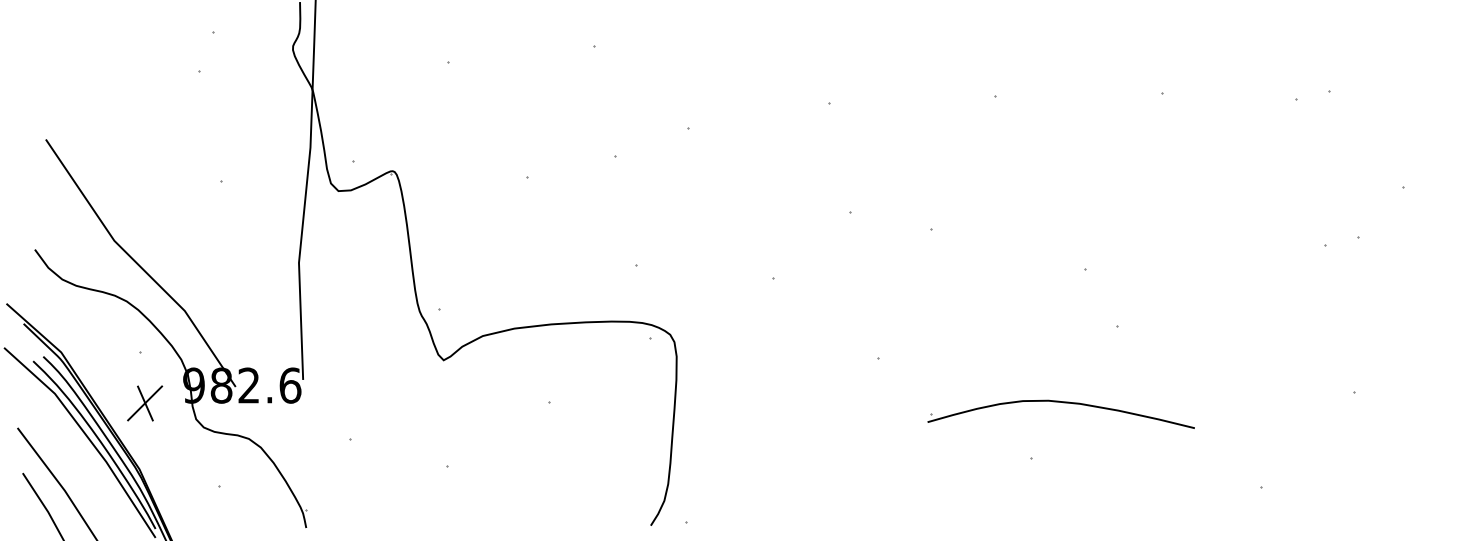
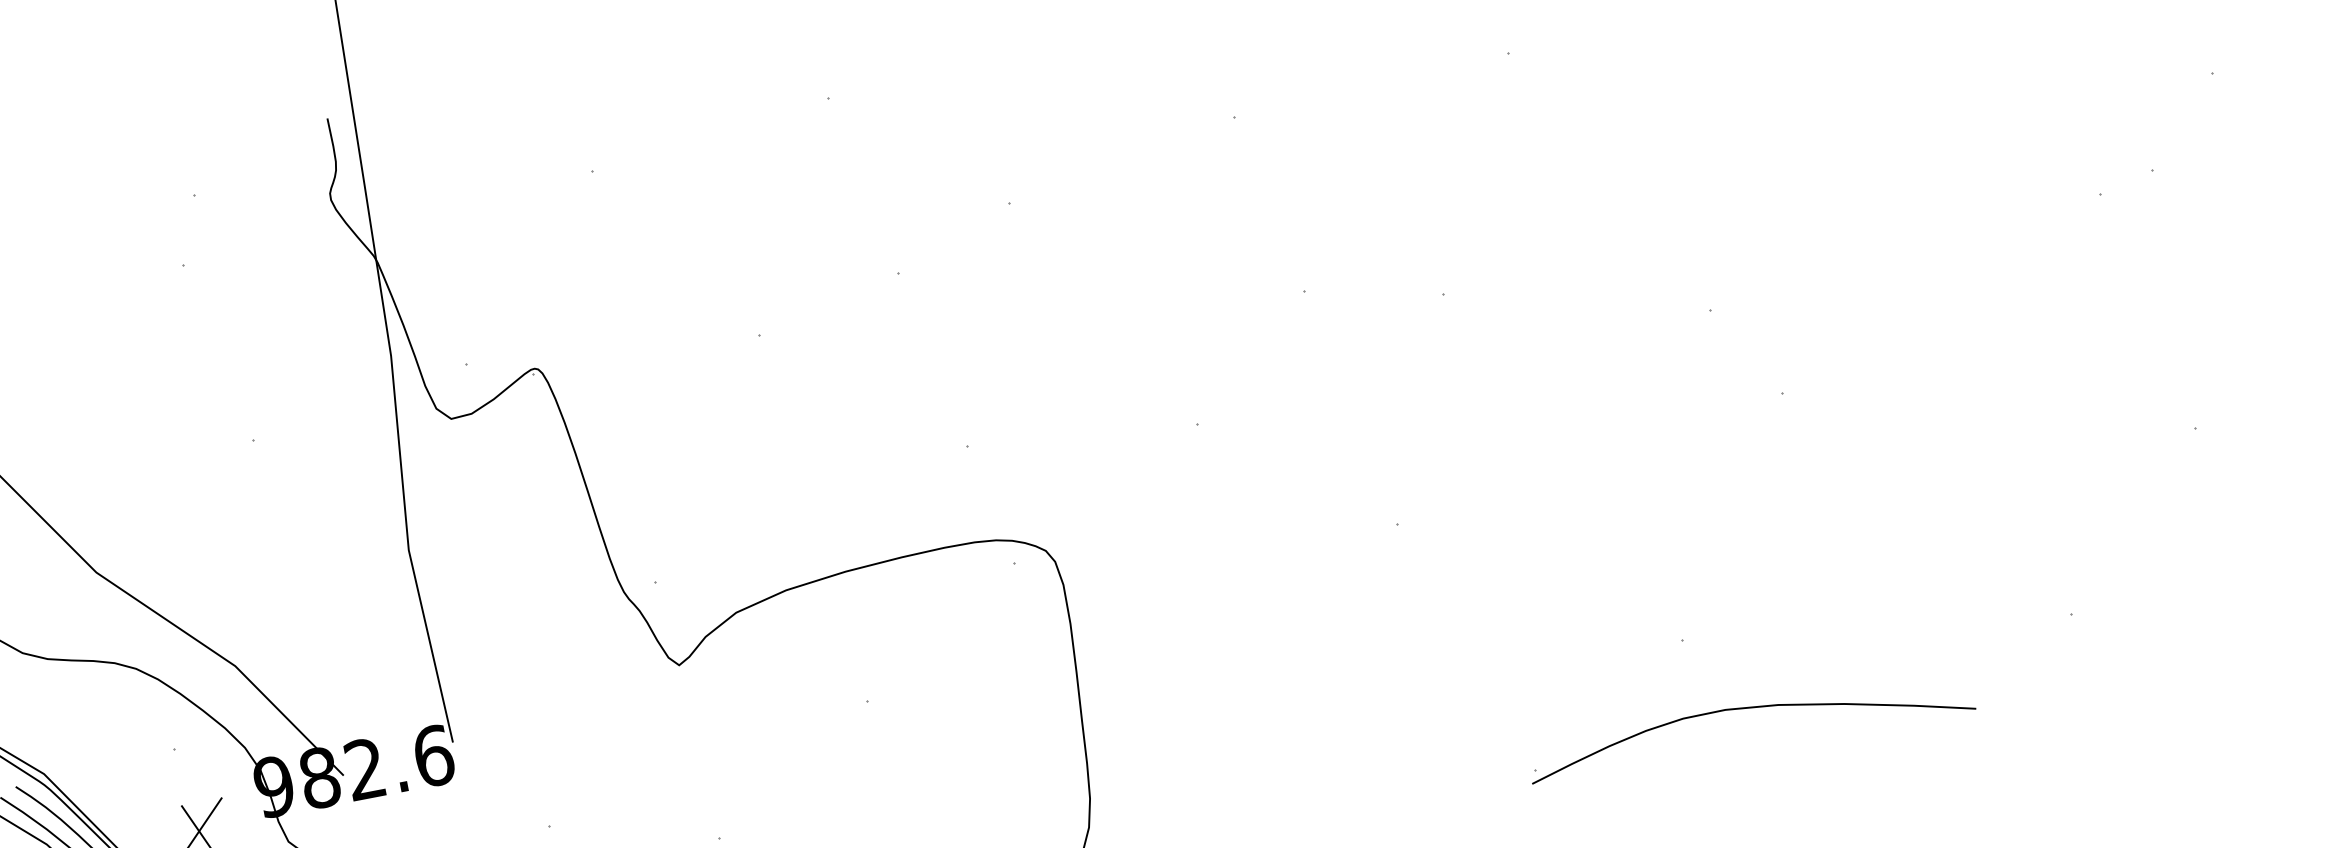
part: (1063, 403) -> (1751, 709), moved

